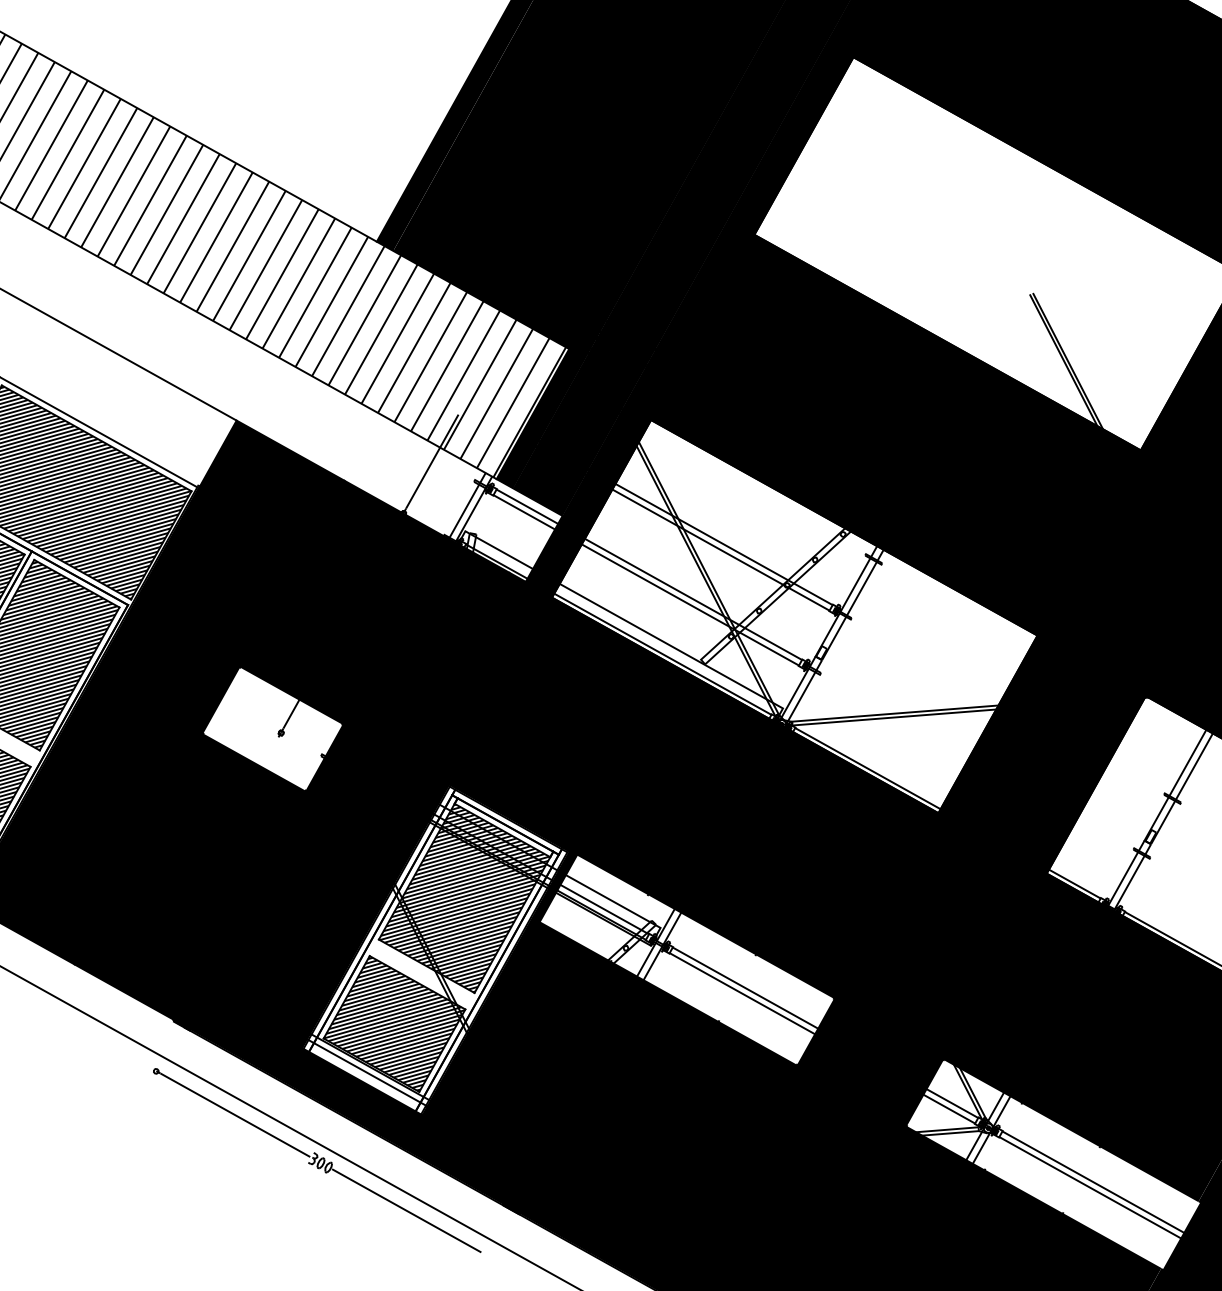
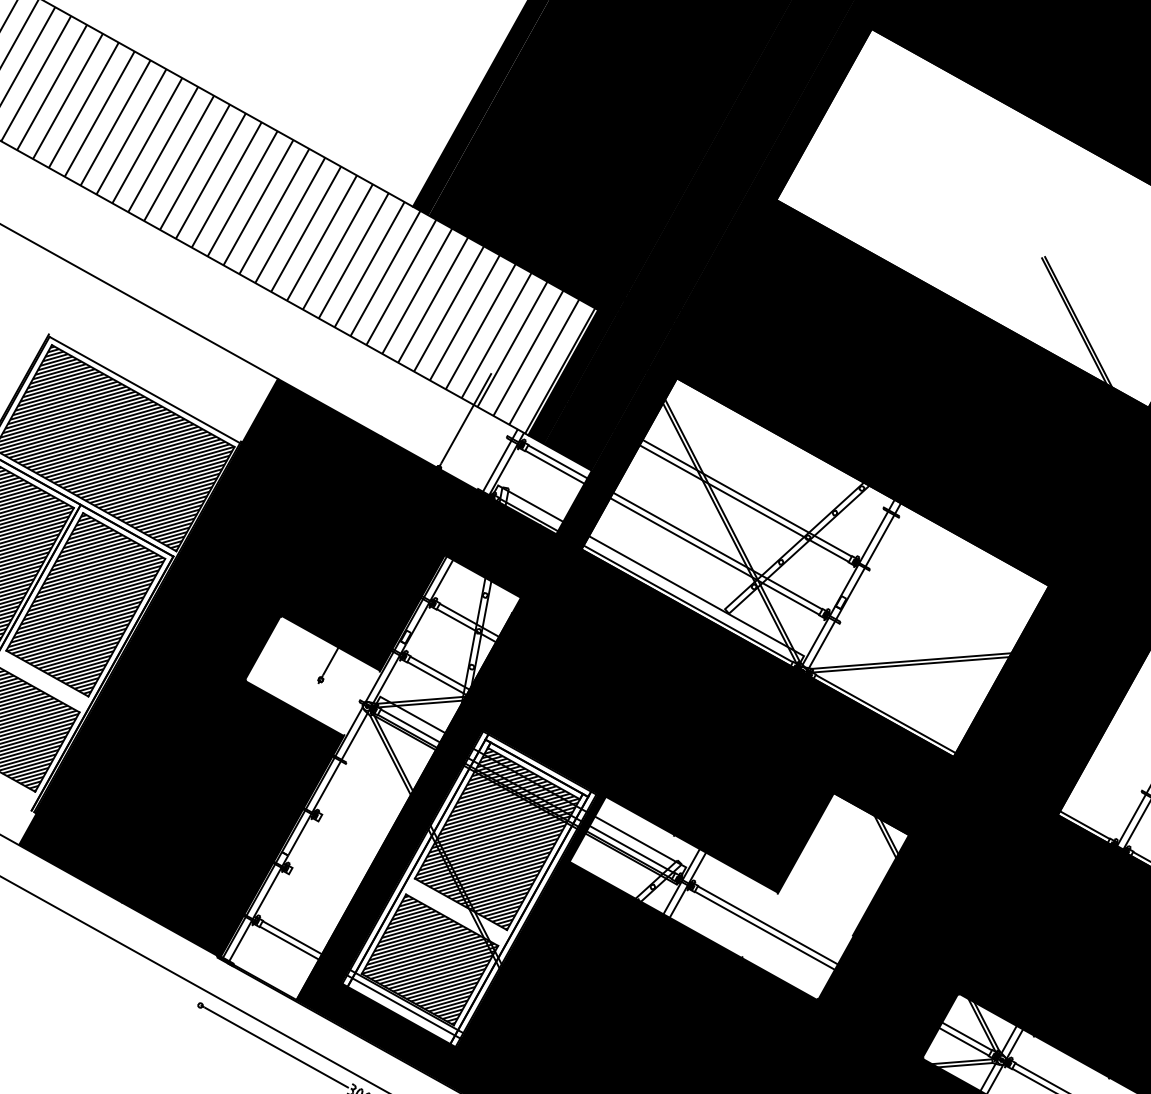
fill: (332, 834) -> (370, 777), removed
fill: (823, 924) -> (842, 864), removed

